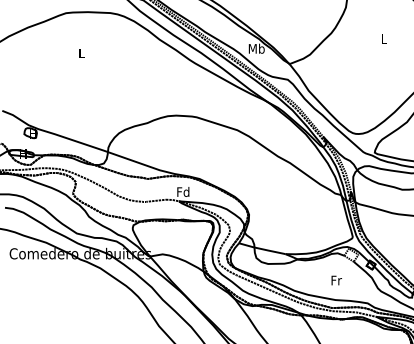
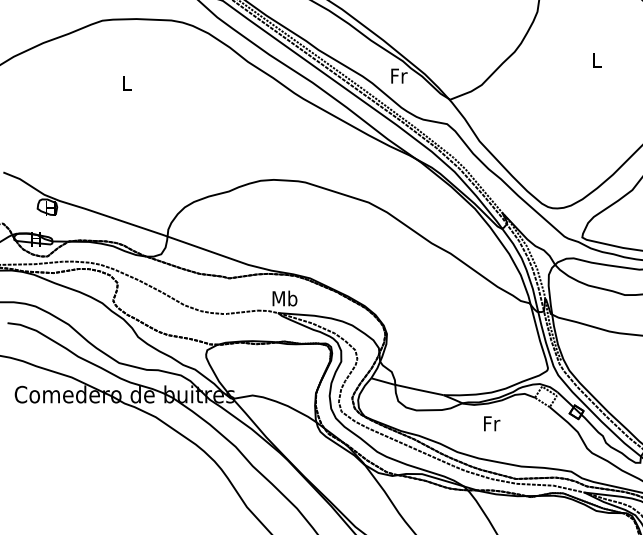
text: (256, 48) -> (398, 75), Mb -> Fr
text: (183, 191) -> (284, 297), Fd -> Mb
text: (336, 280) -> (491, 423), moved

